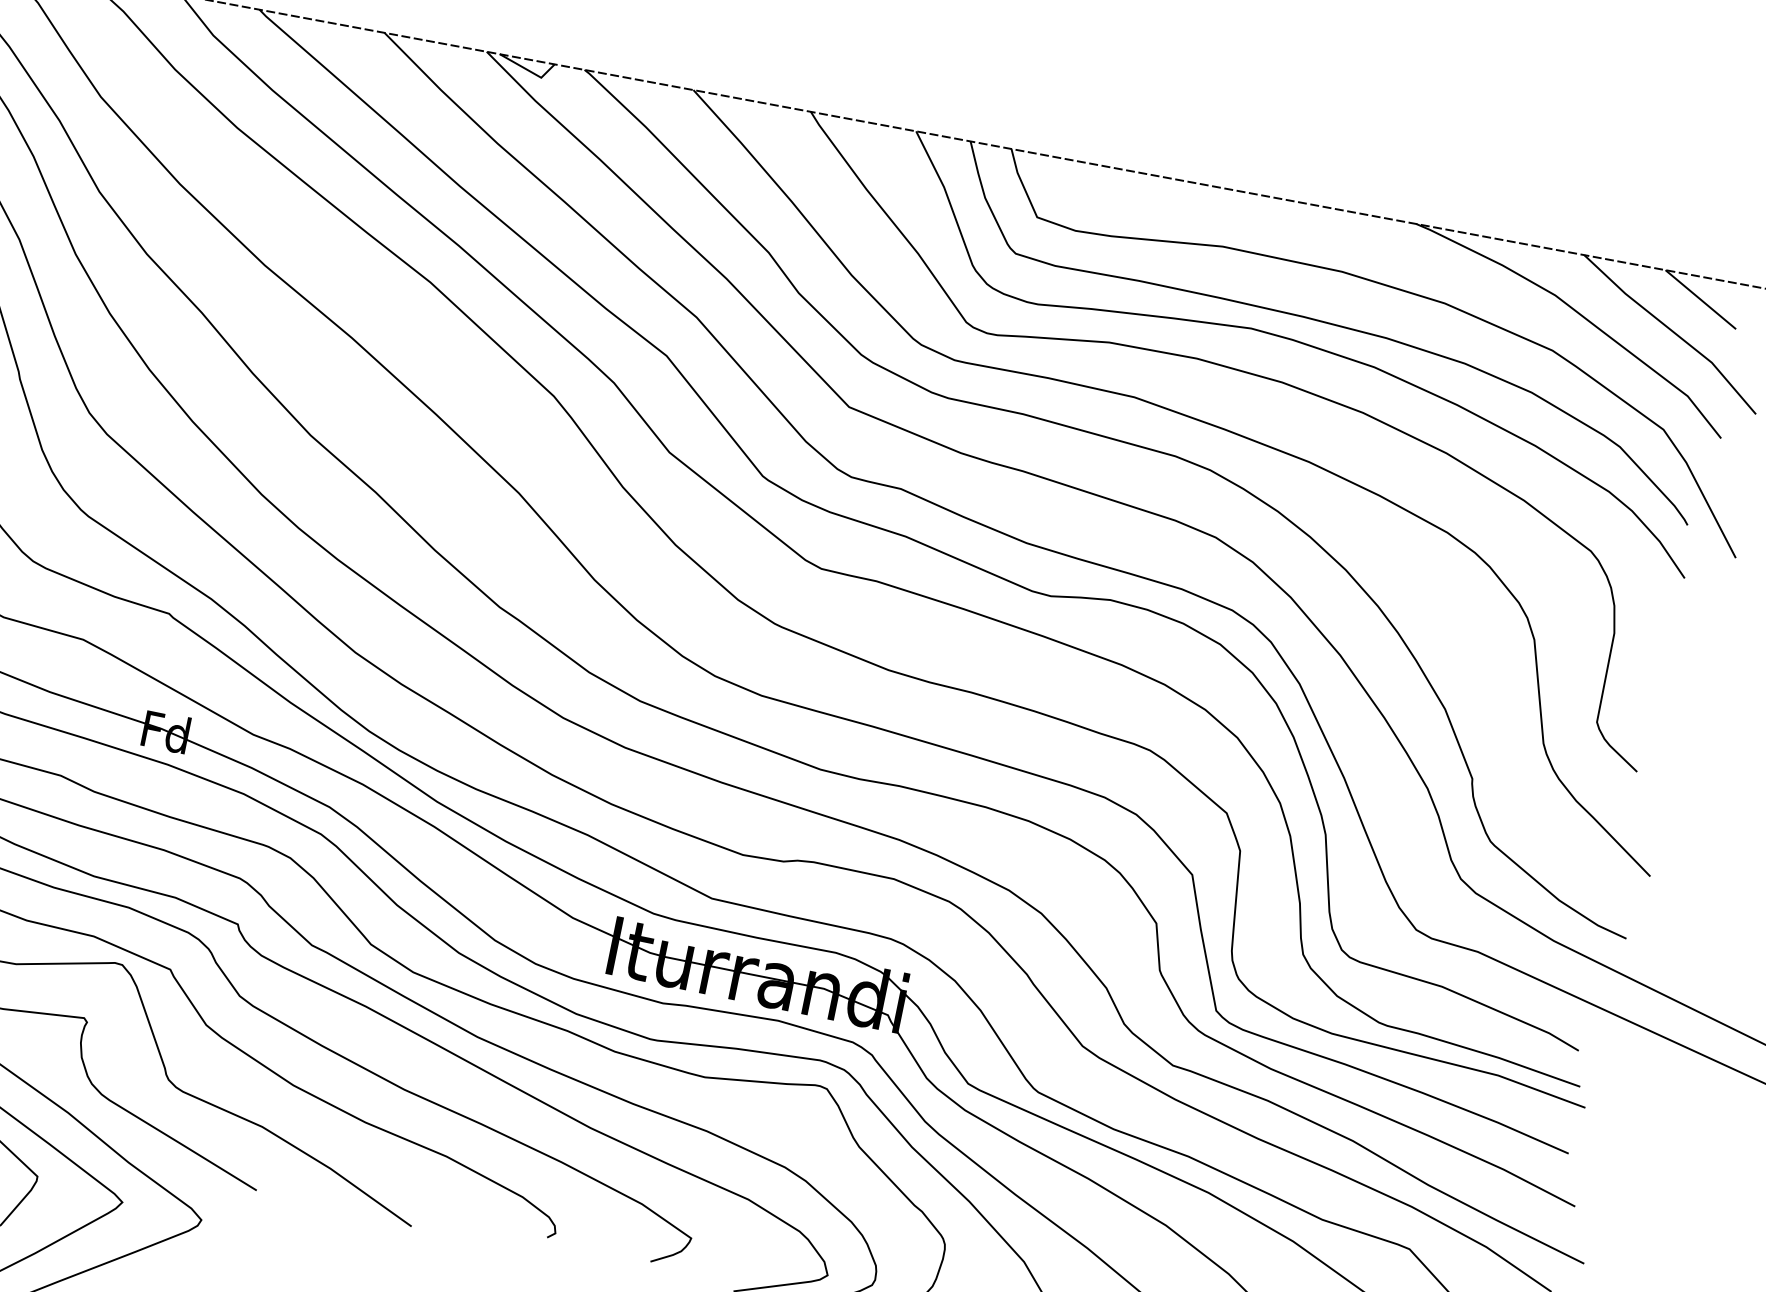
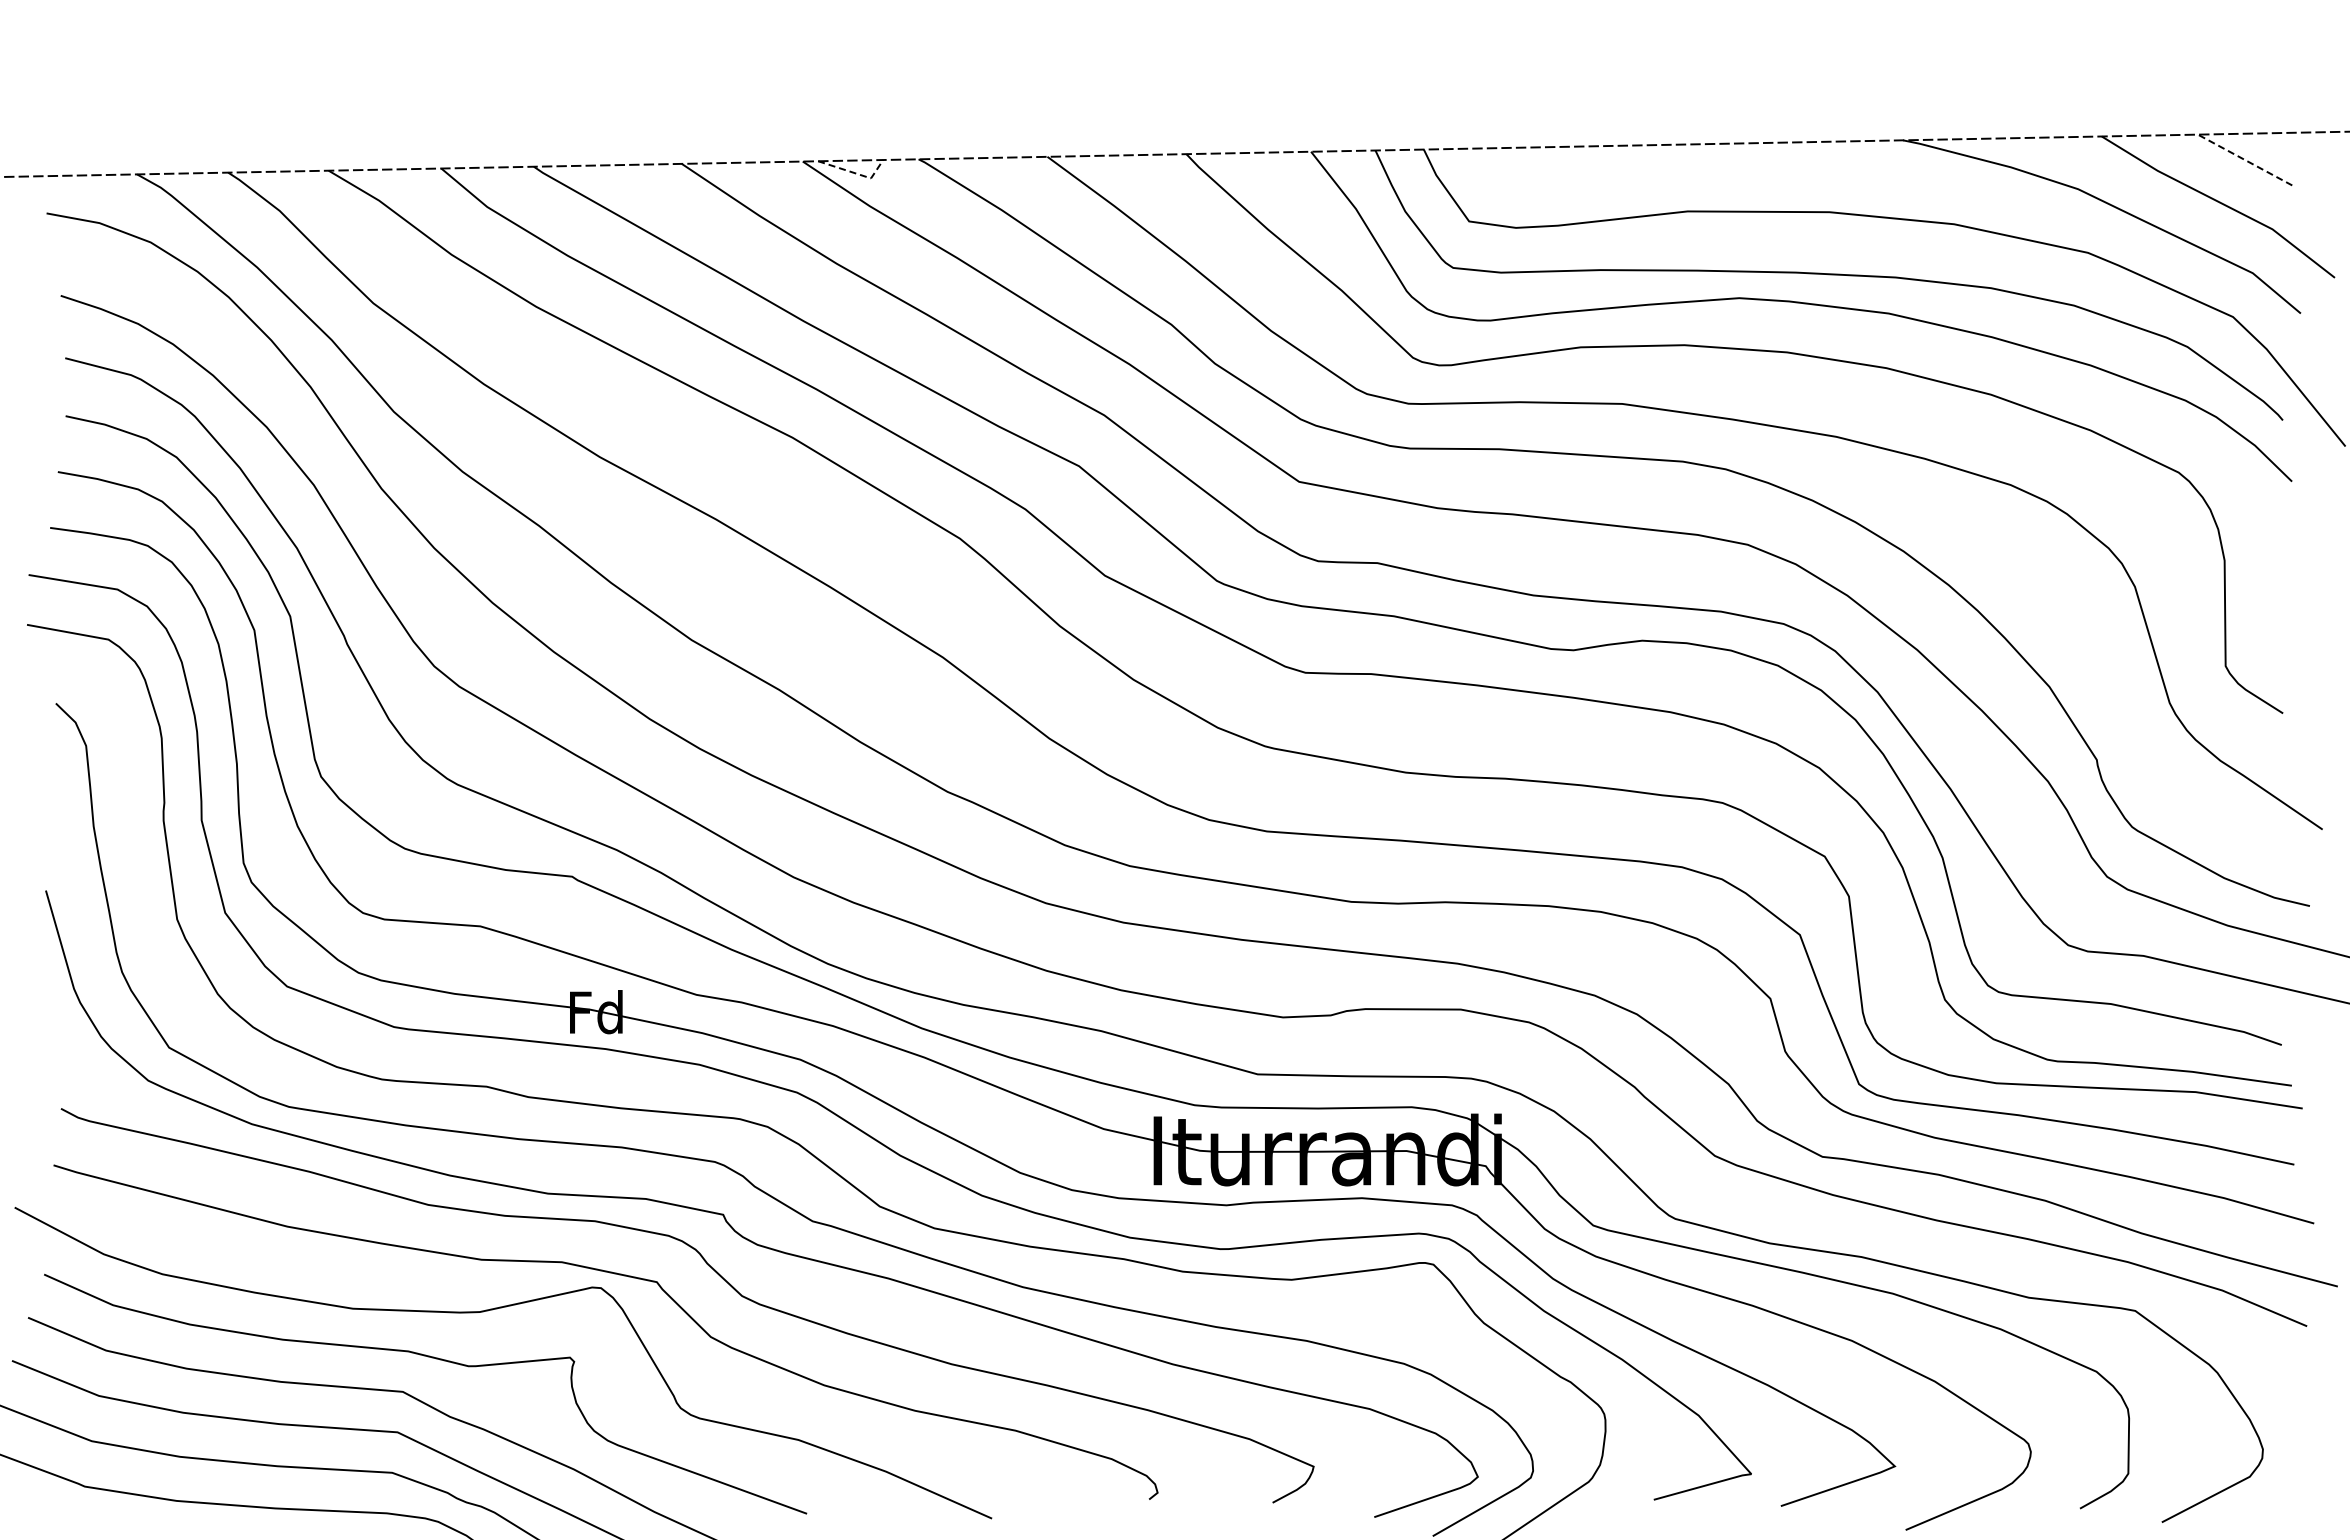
line: (529, 70) -> (855, 173), solid -> dashed
line: (1701, 300) -> (2245, 160), solid -> dashed

